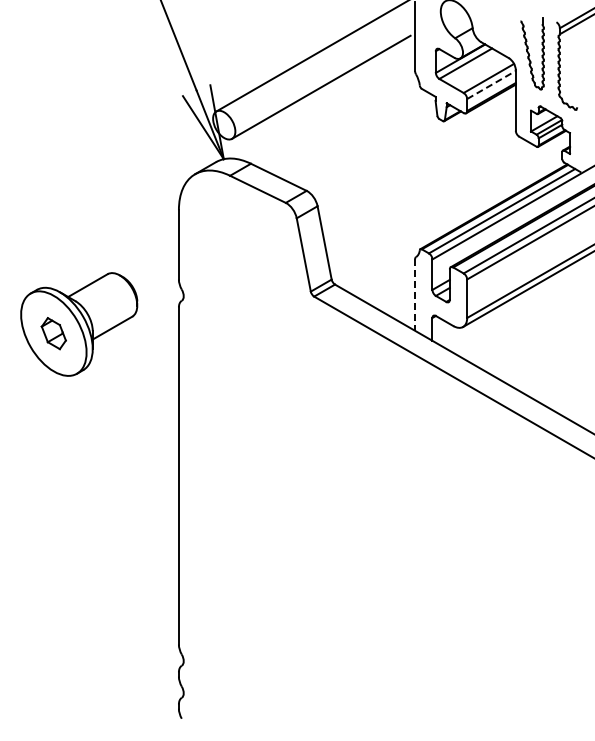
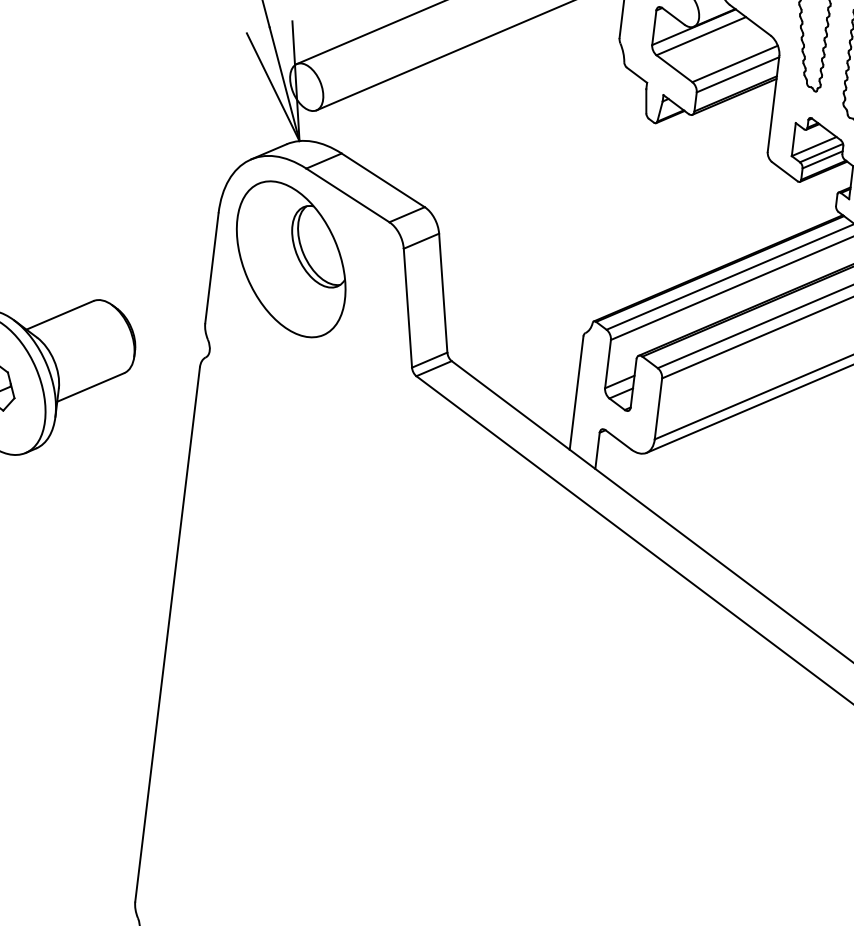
line: (491, 84) -> (738, 74), dashed -> solid
part: (227, 233) -> (291, 259), added
line: (415, 295) -> (577, 393), dashed -> solid

